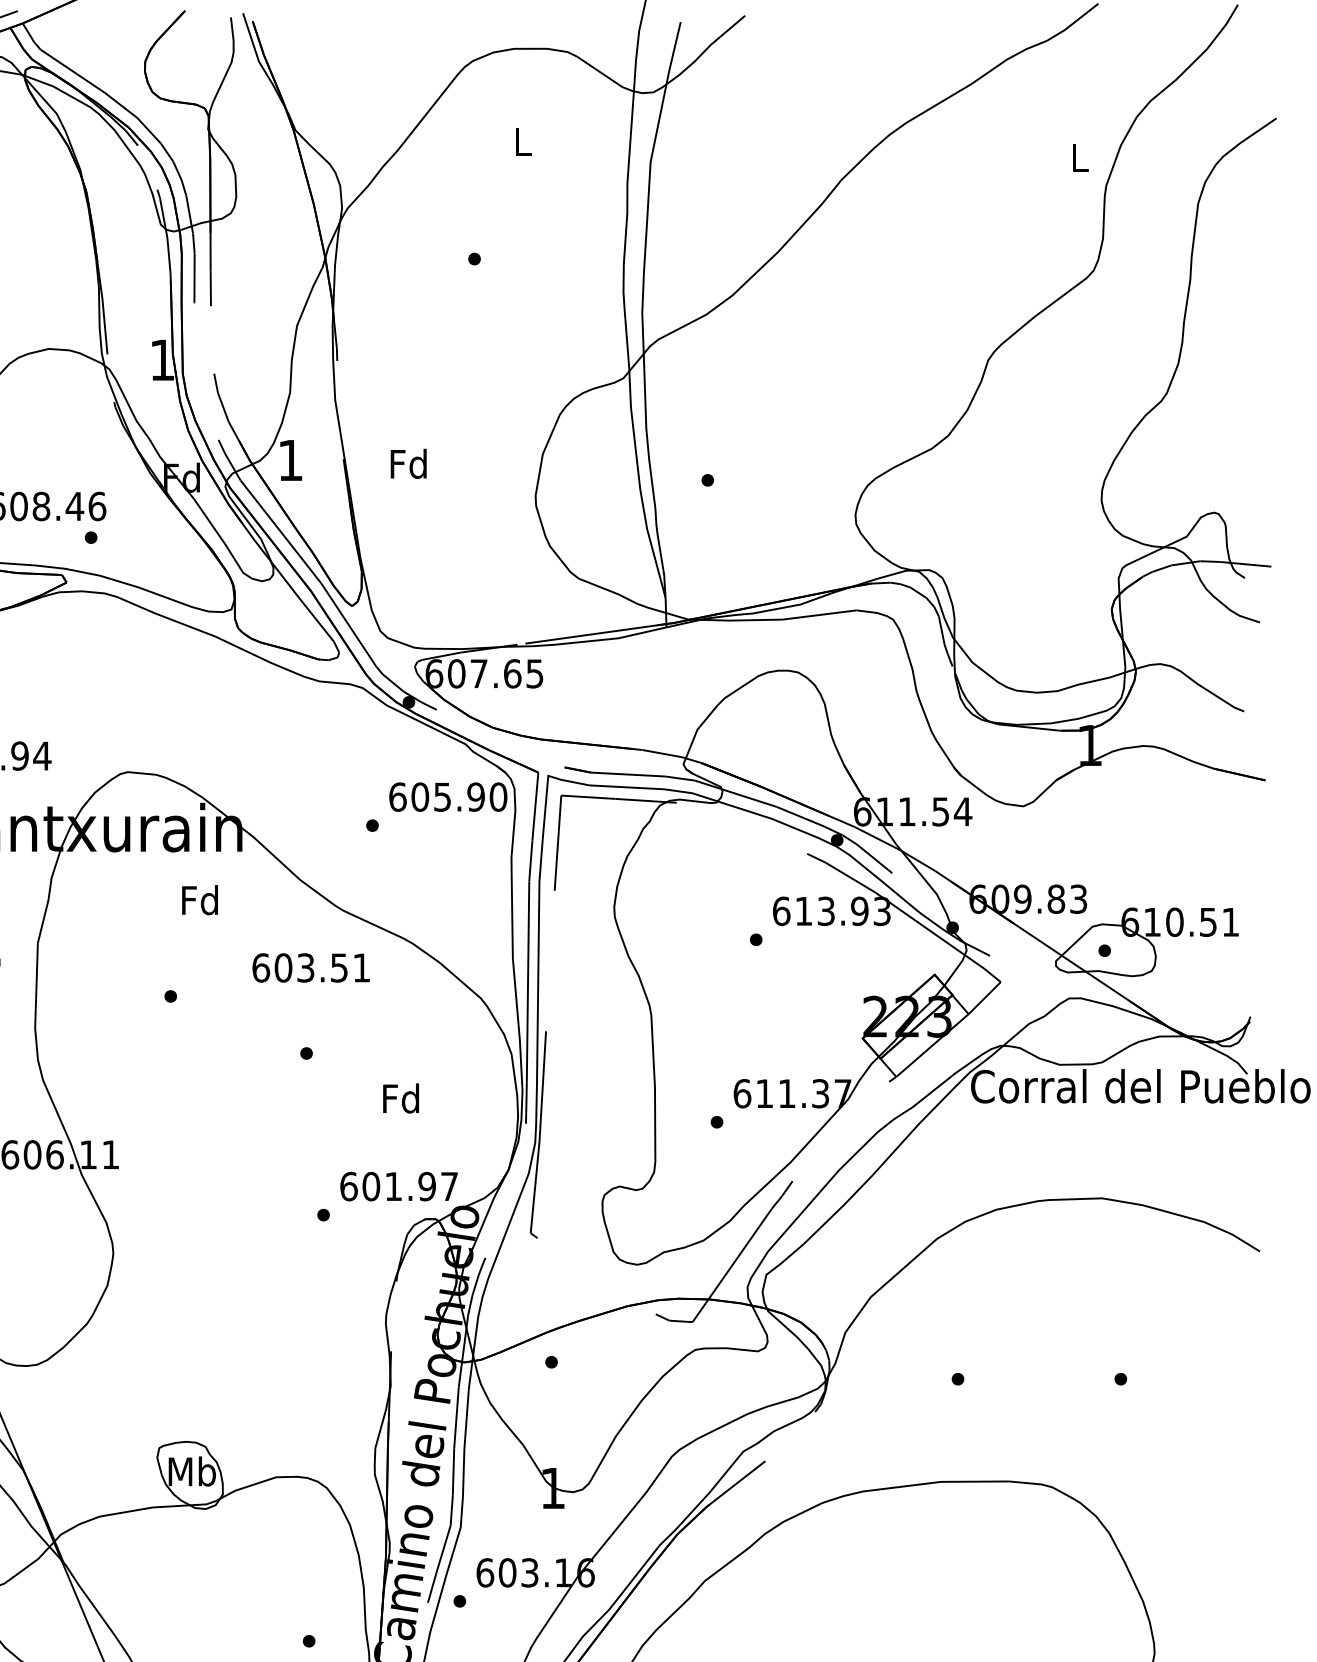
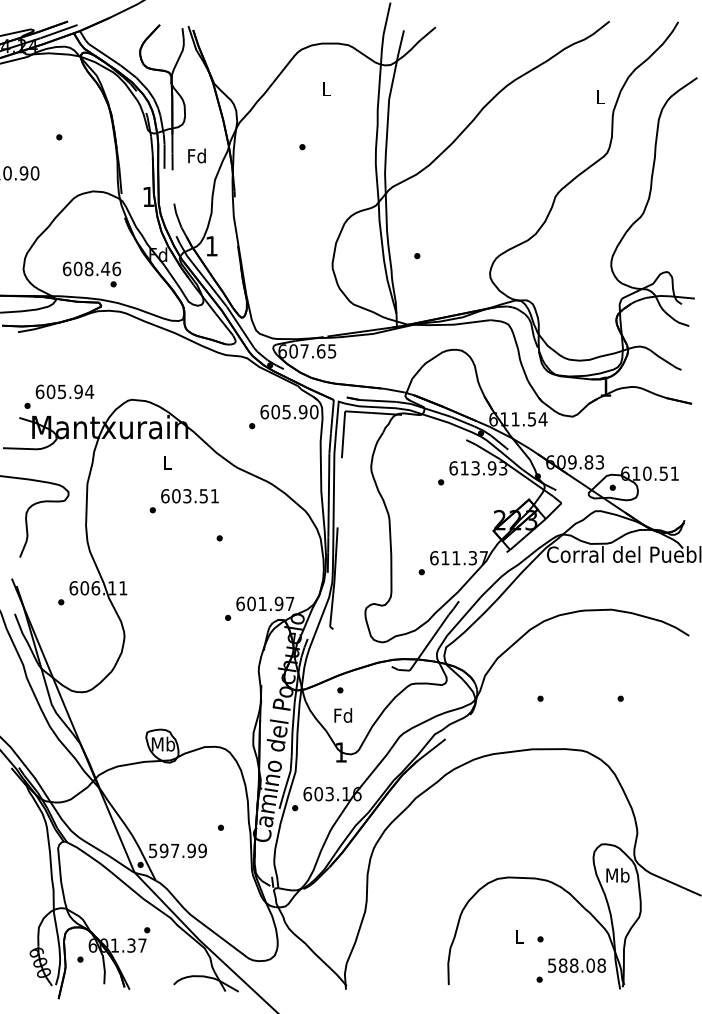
text: (407, 462) -> (196, 155), moved
text: (200, 899) -> (167, 462), Fd -> L
text: (310, 968) -> (189, 496), moved
text: (401, 1098) -> (343, 715), moved

